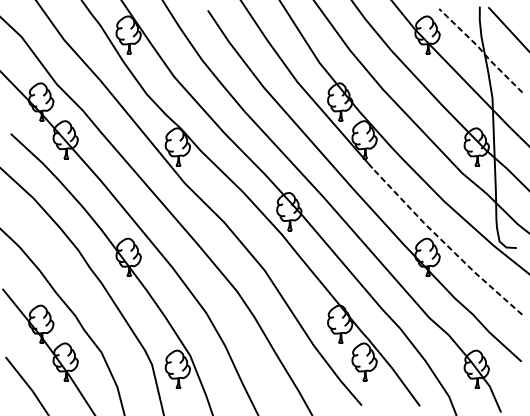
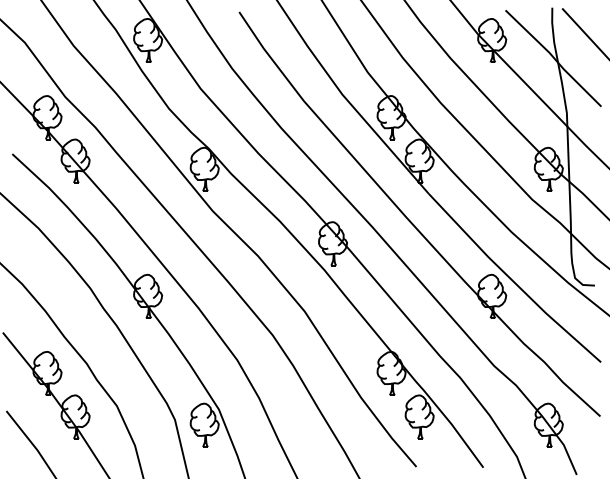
line: (481, 50) -> (554, 58), dashed -> solid
line: (445, 243) -> (512, 280), dashed -> solid

